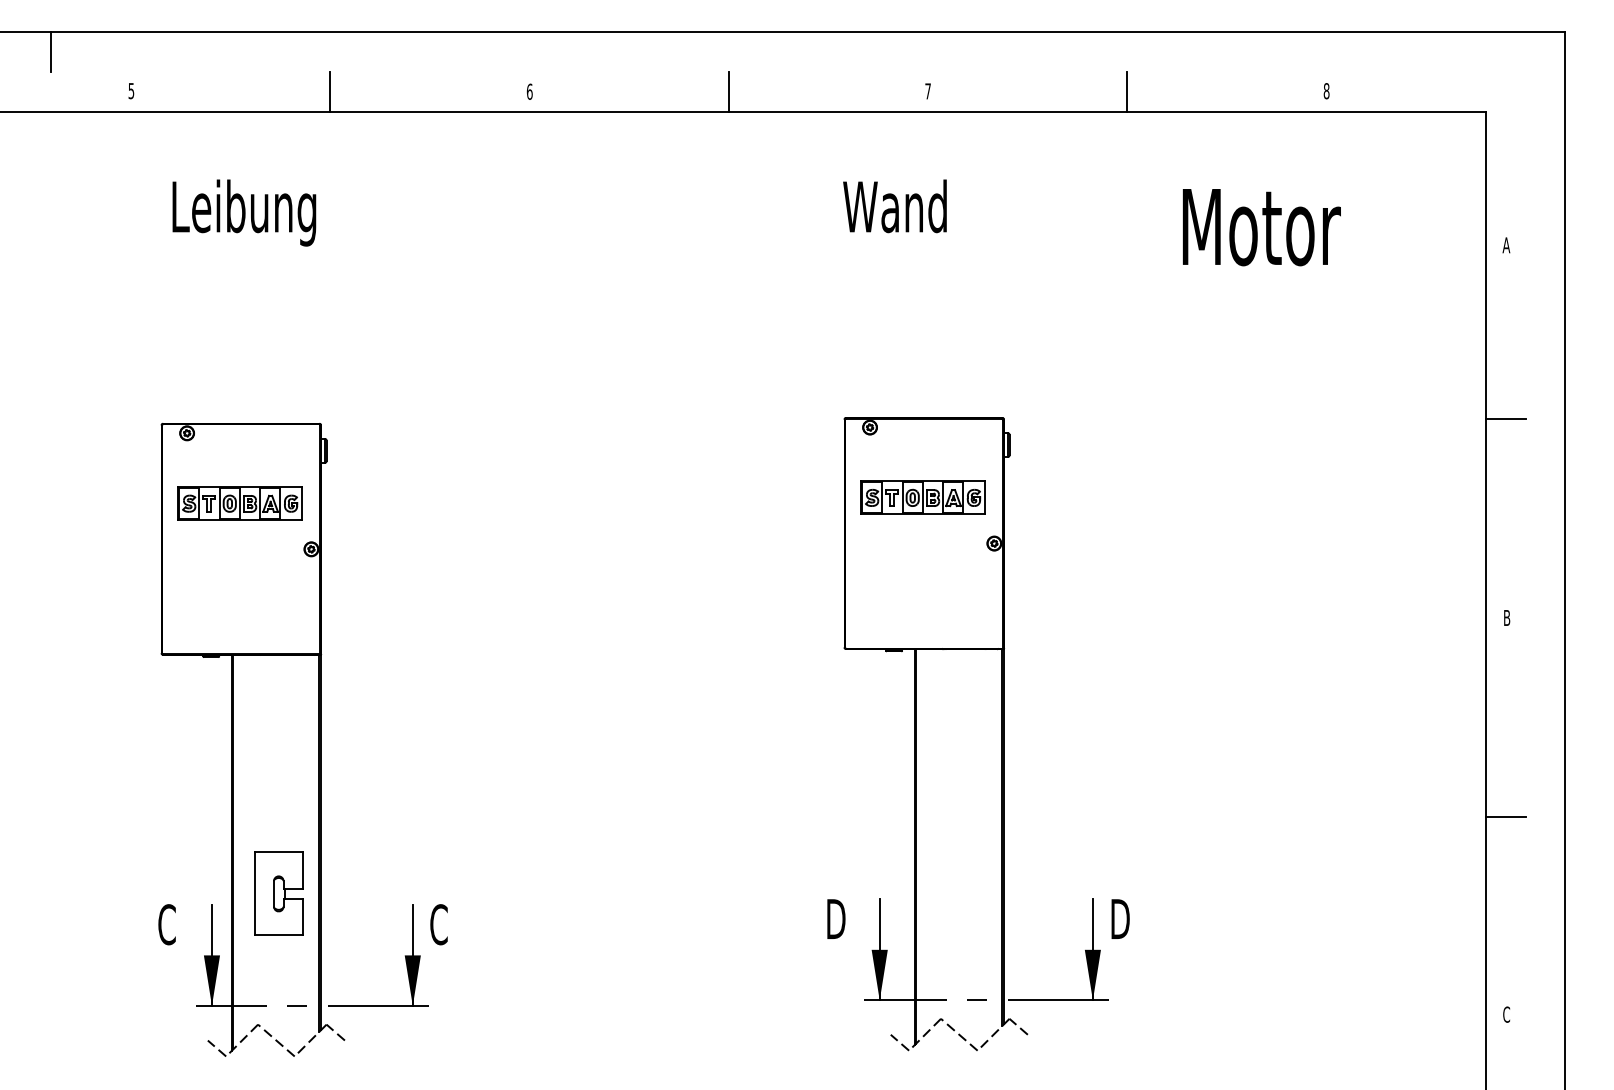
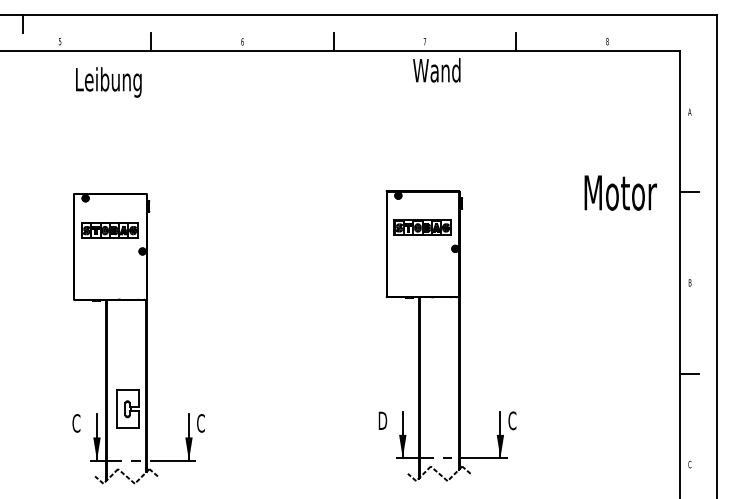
text: (894, 206) -> (436, 70), moved
text: (243, 213) -> (108, 82), moved
text: (1261, 226) -> (620, 192), moved
text: (1119, 918) -> (512, 420), D -> C

